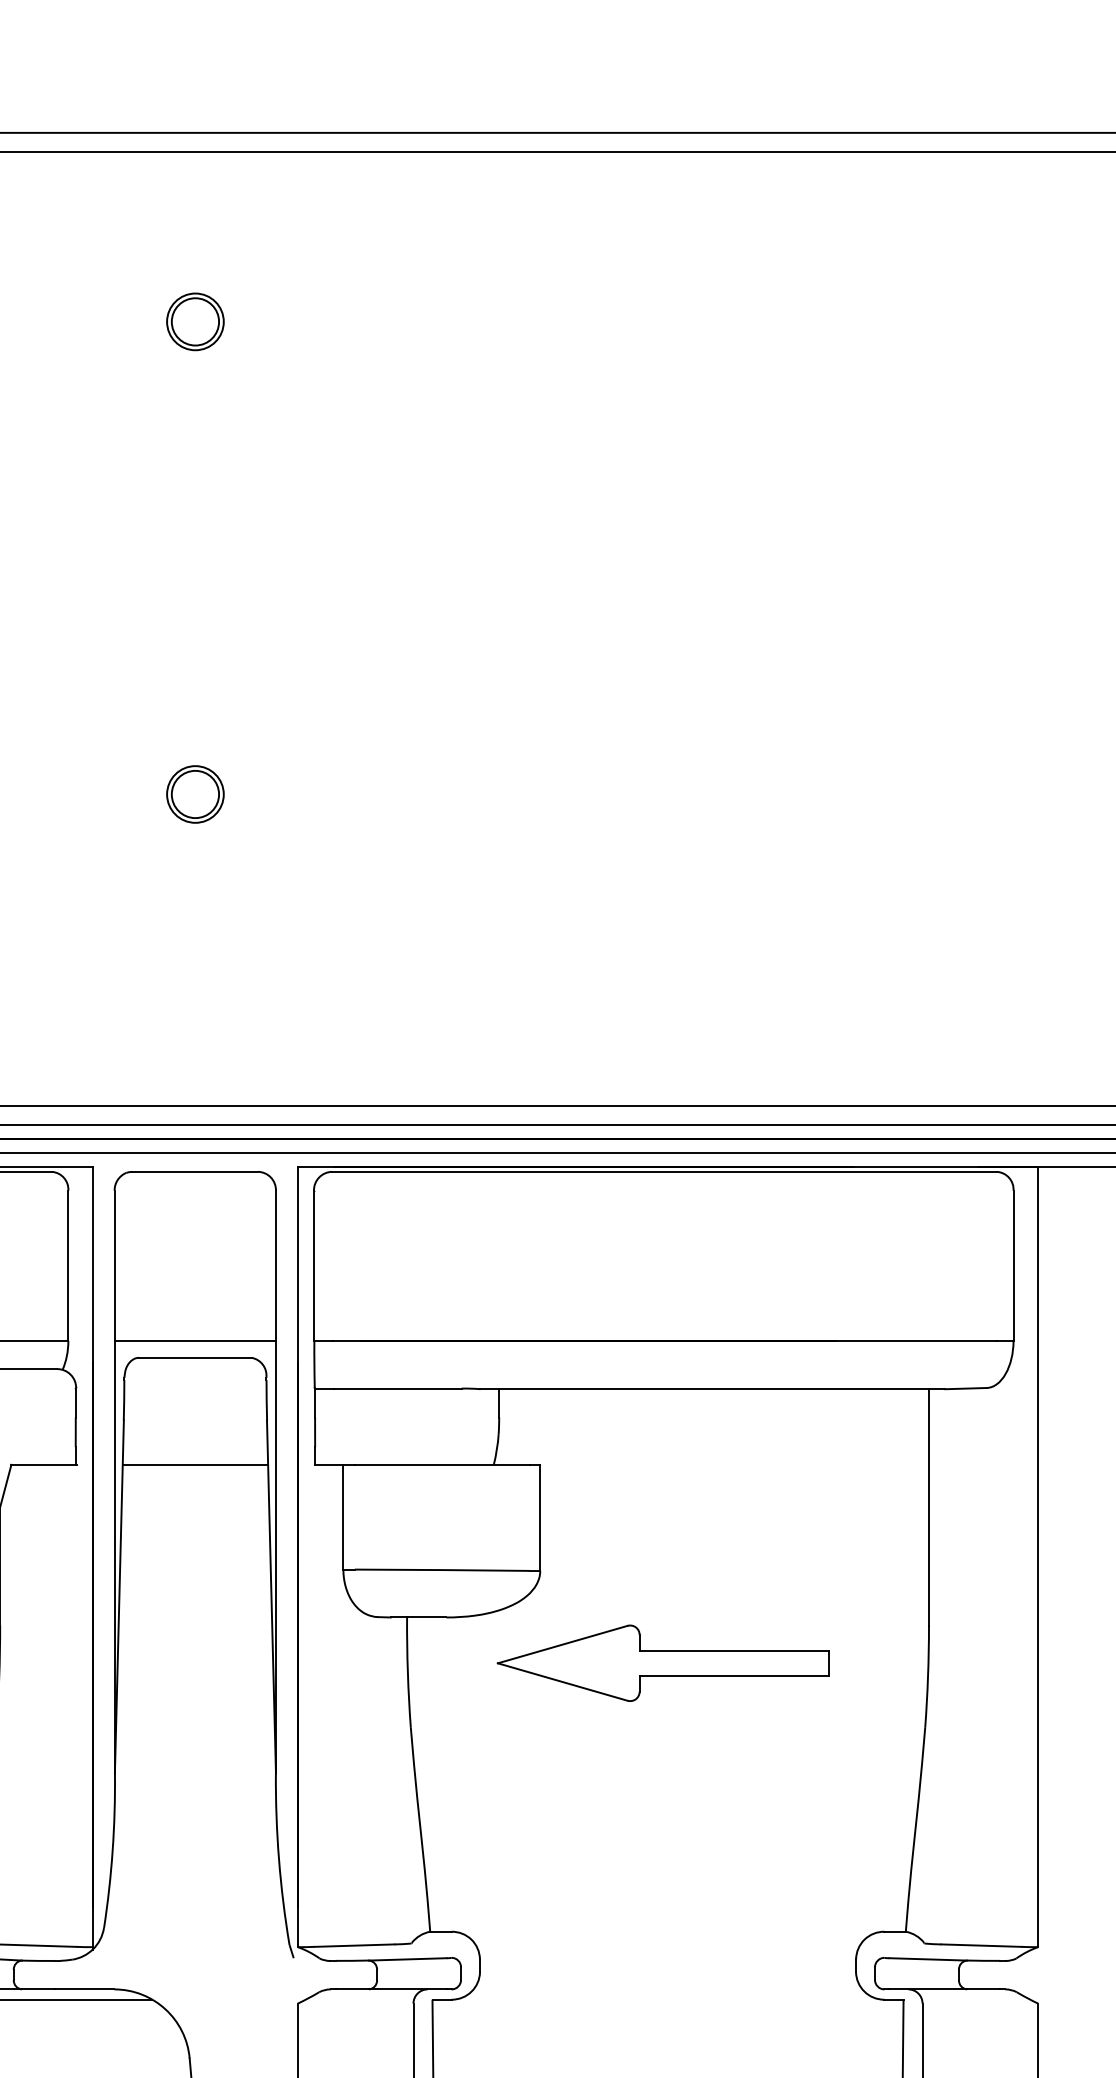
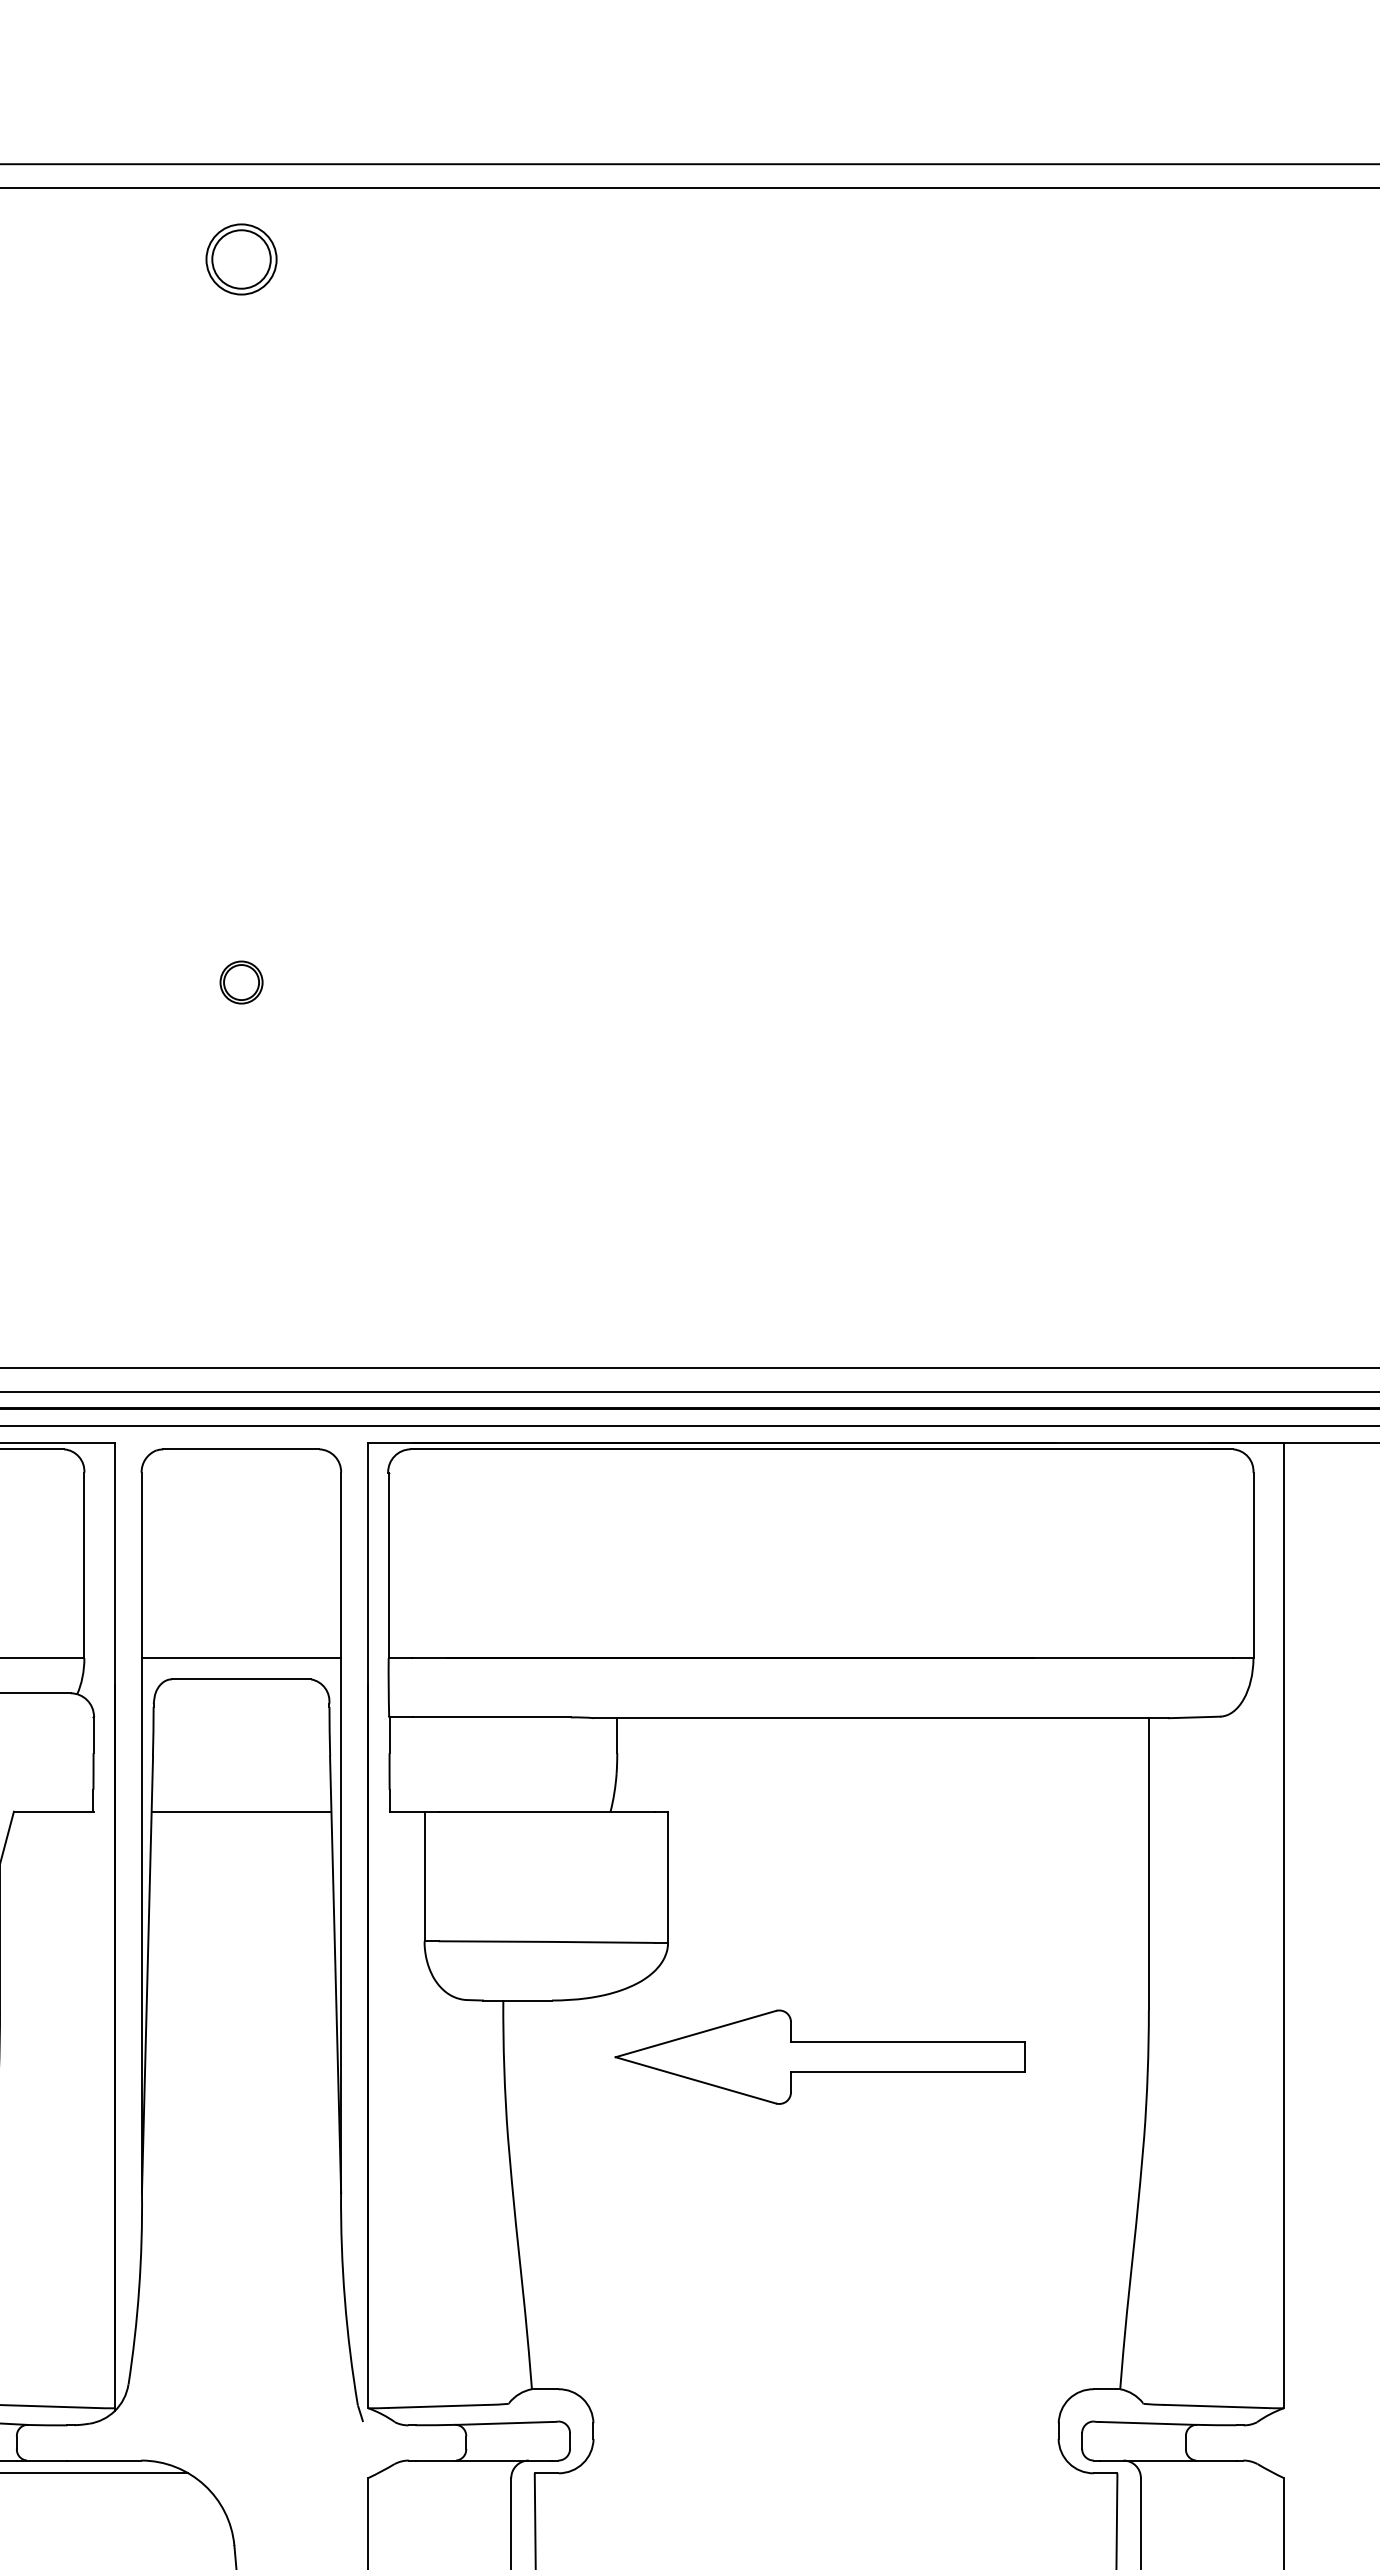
part: (195, 321) -> (241, 258), moved
part: (195, 794) -> (241, 982), size x0.6

